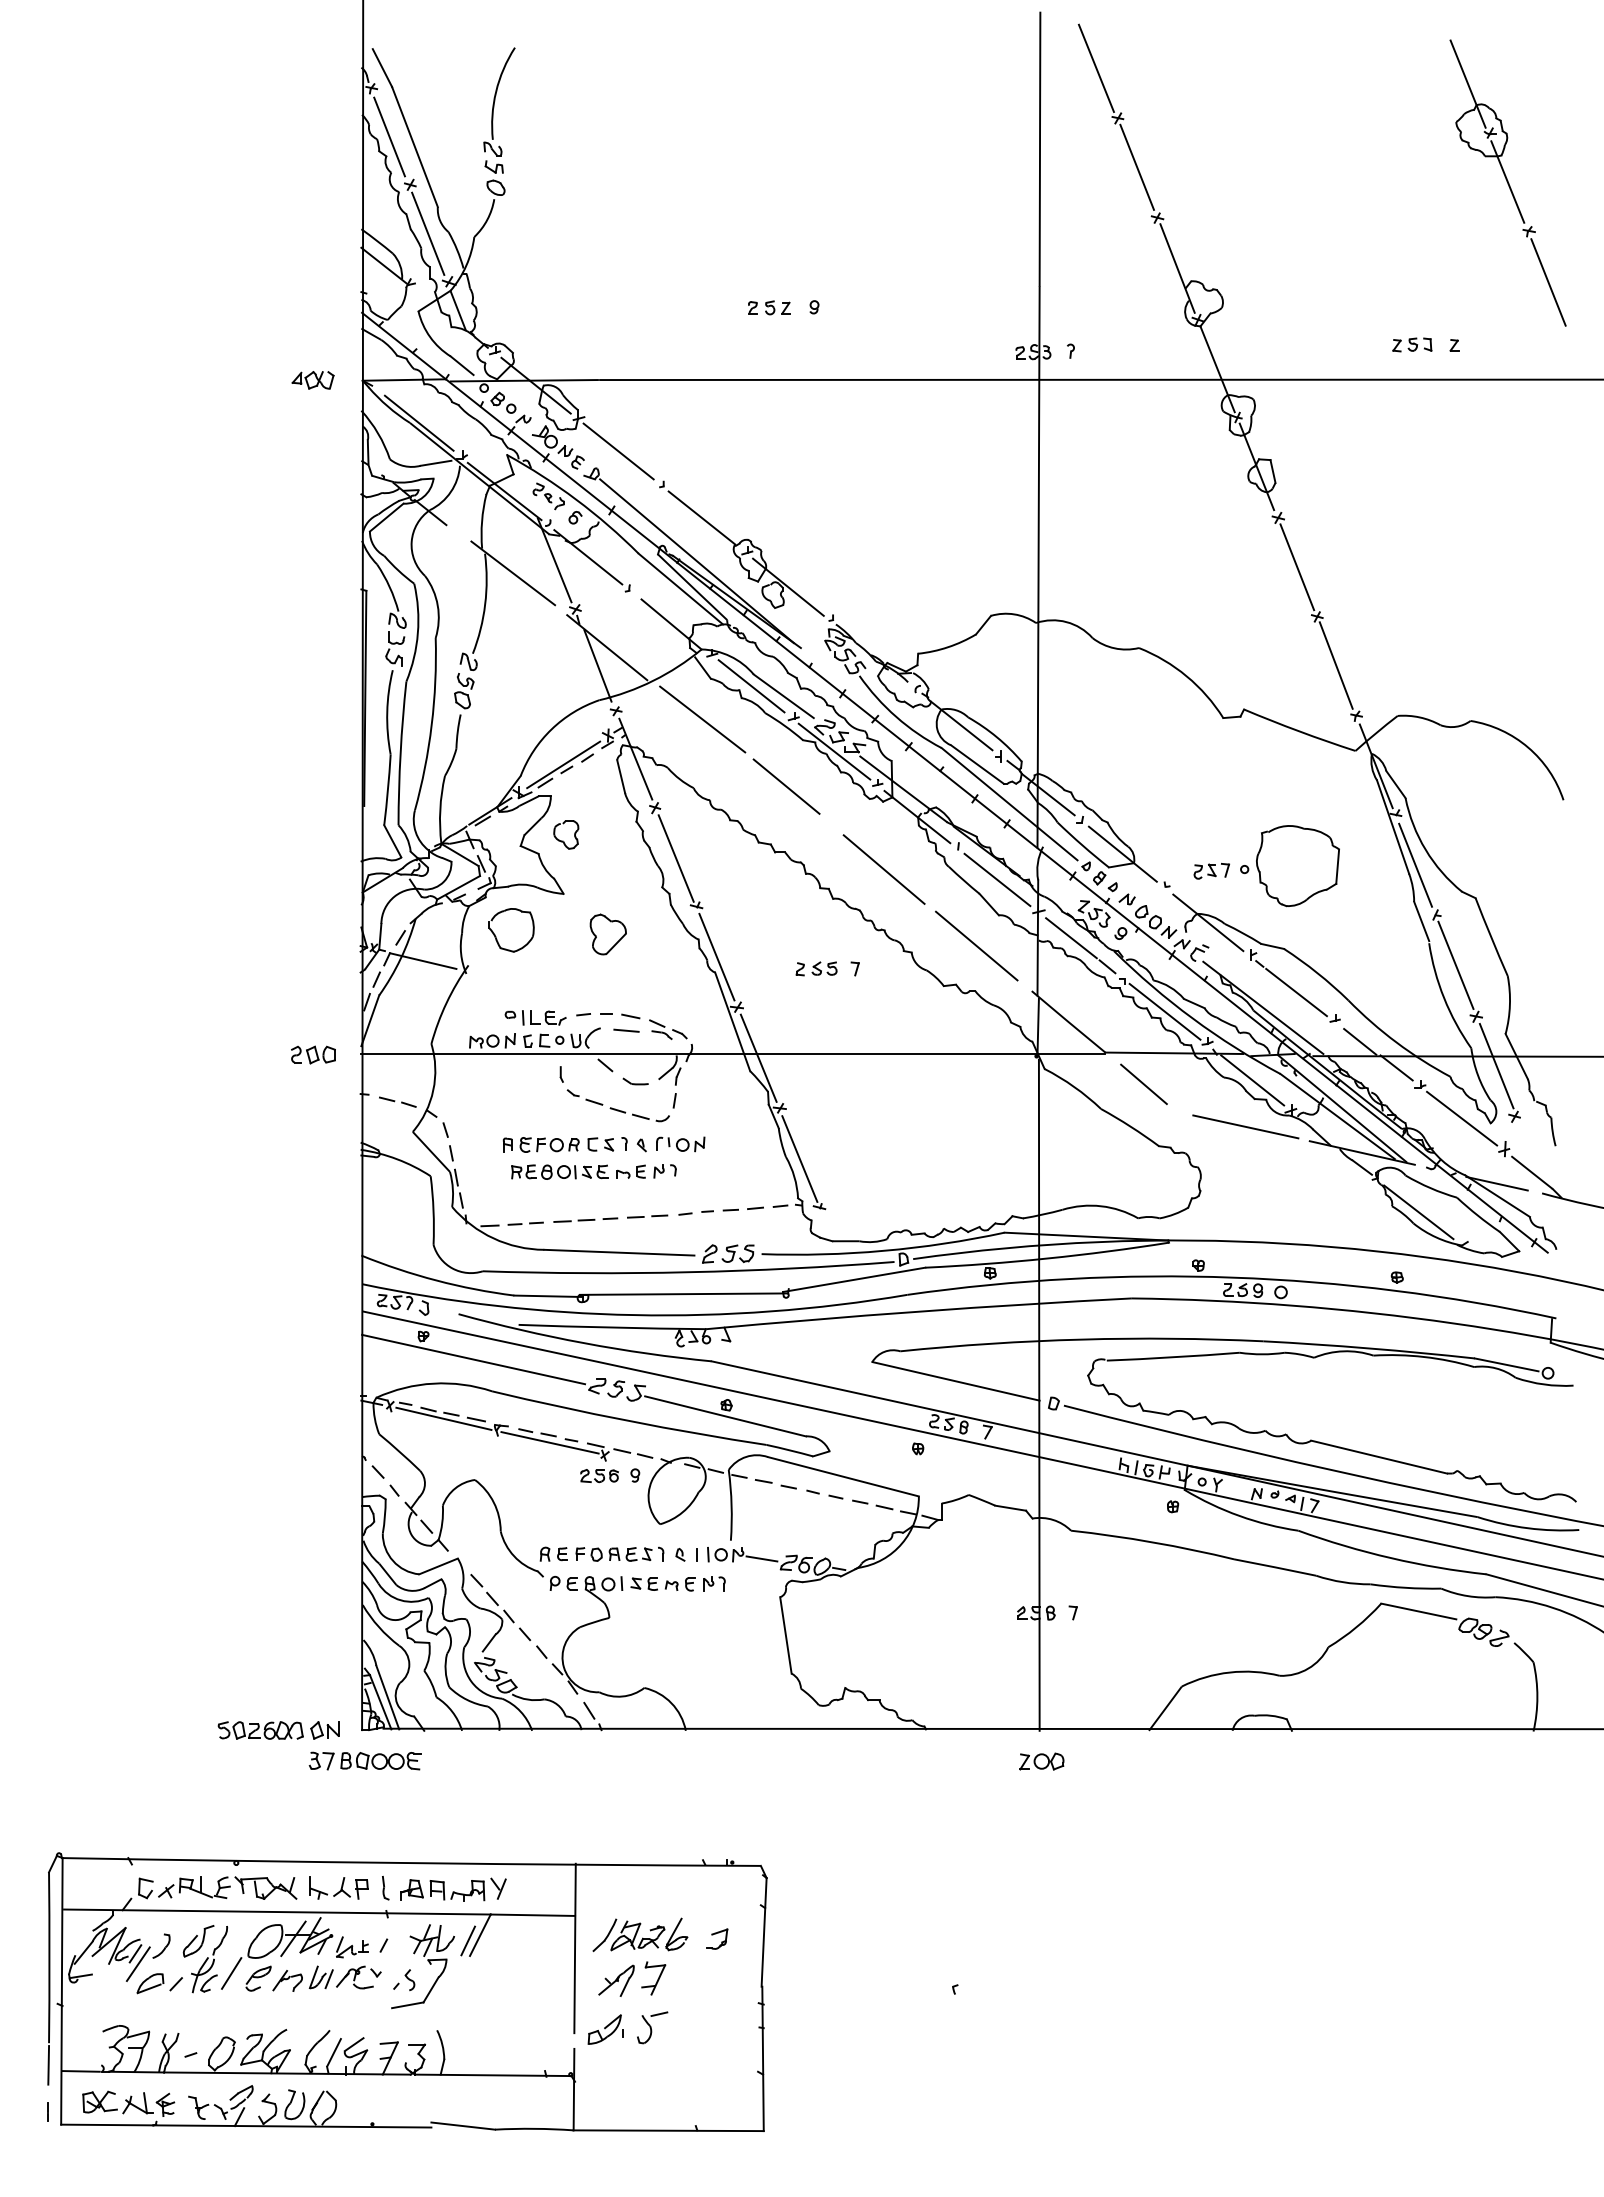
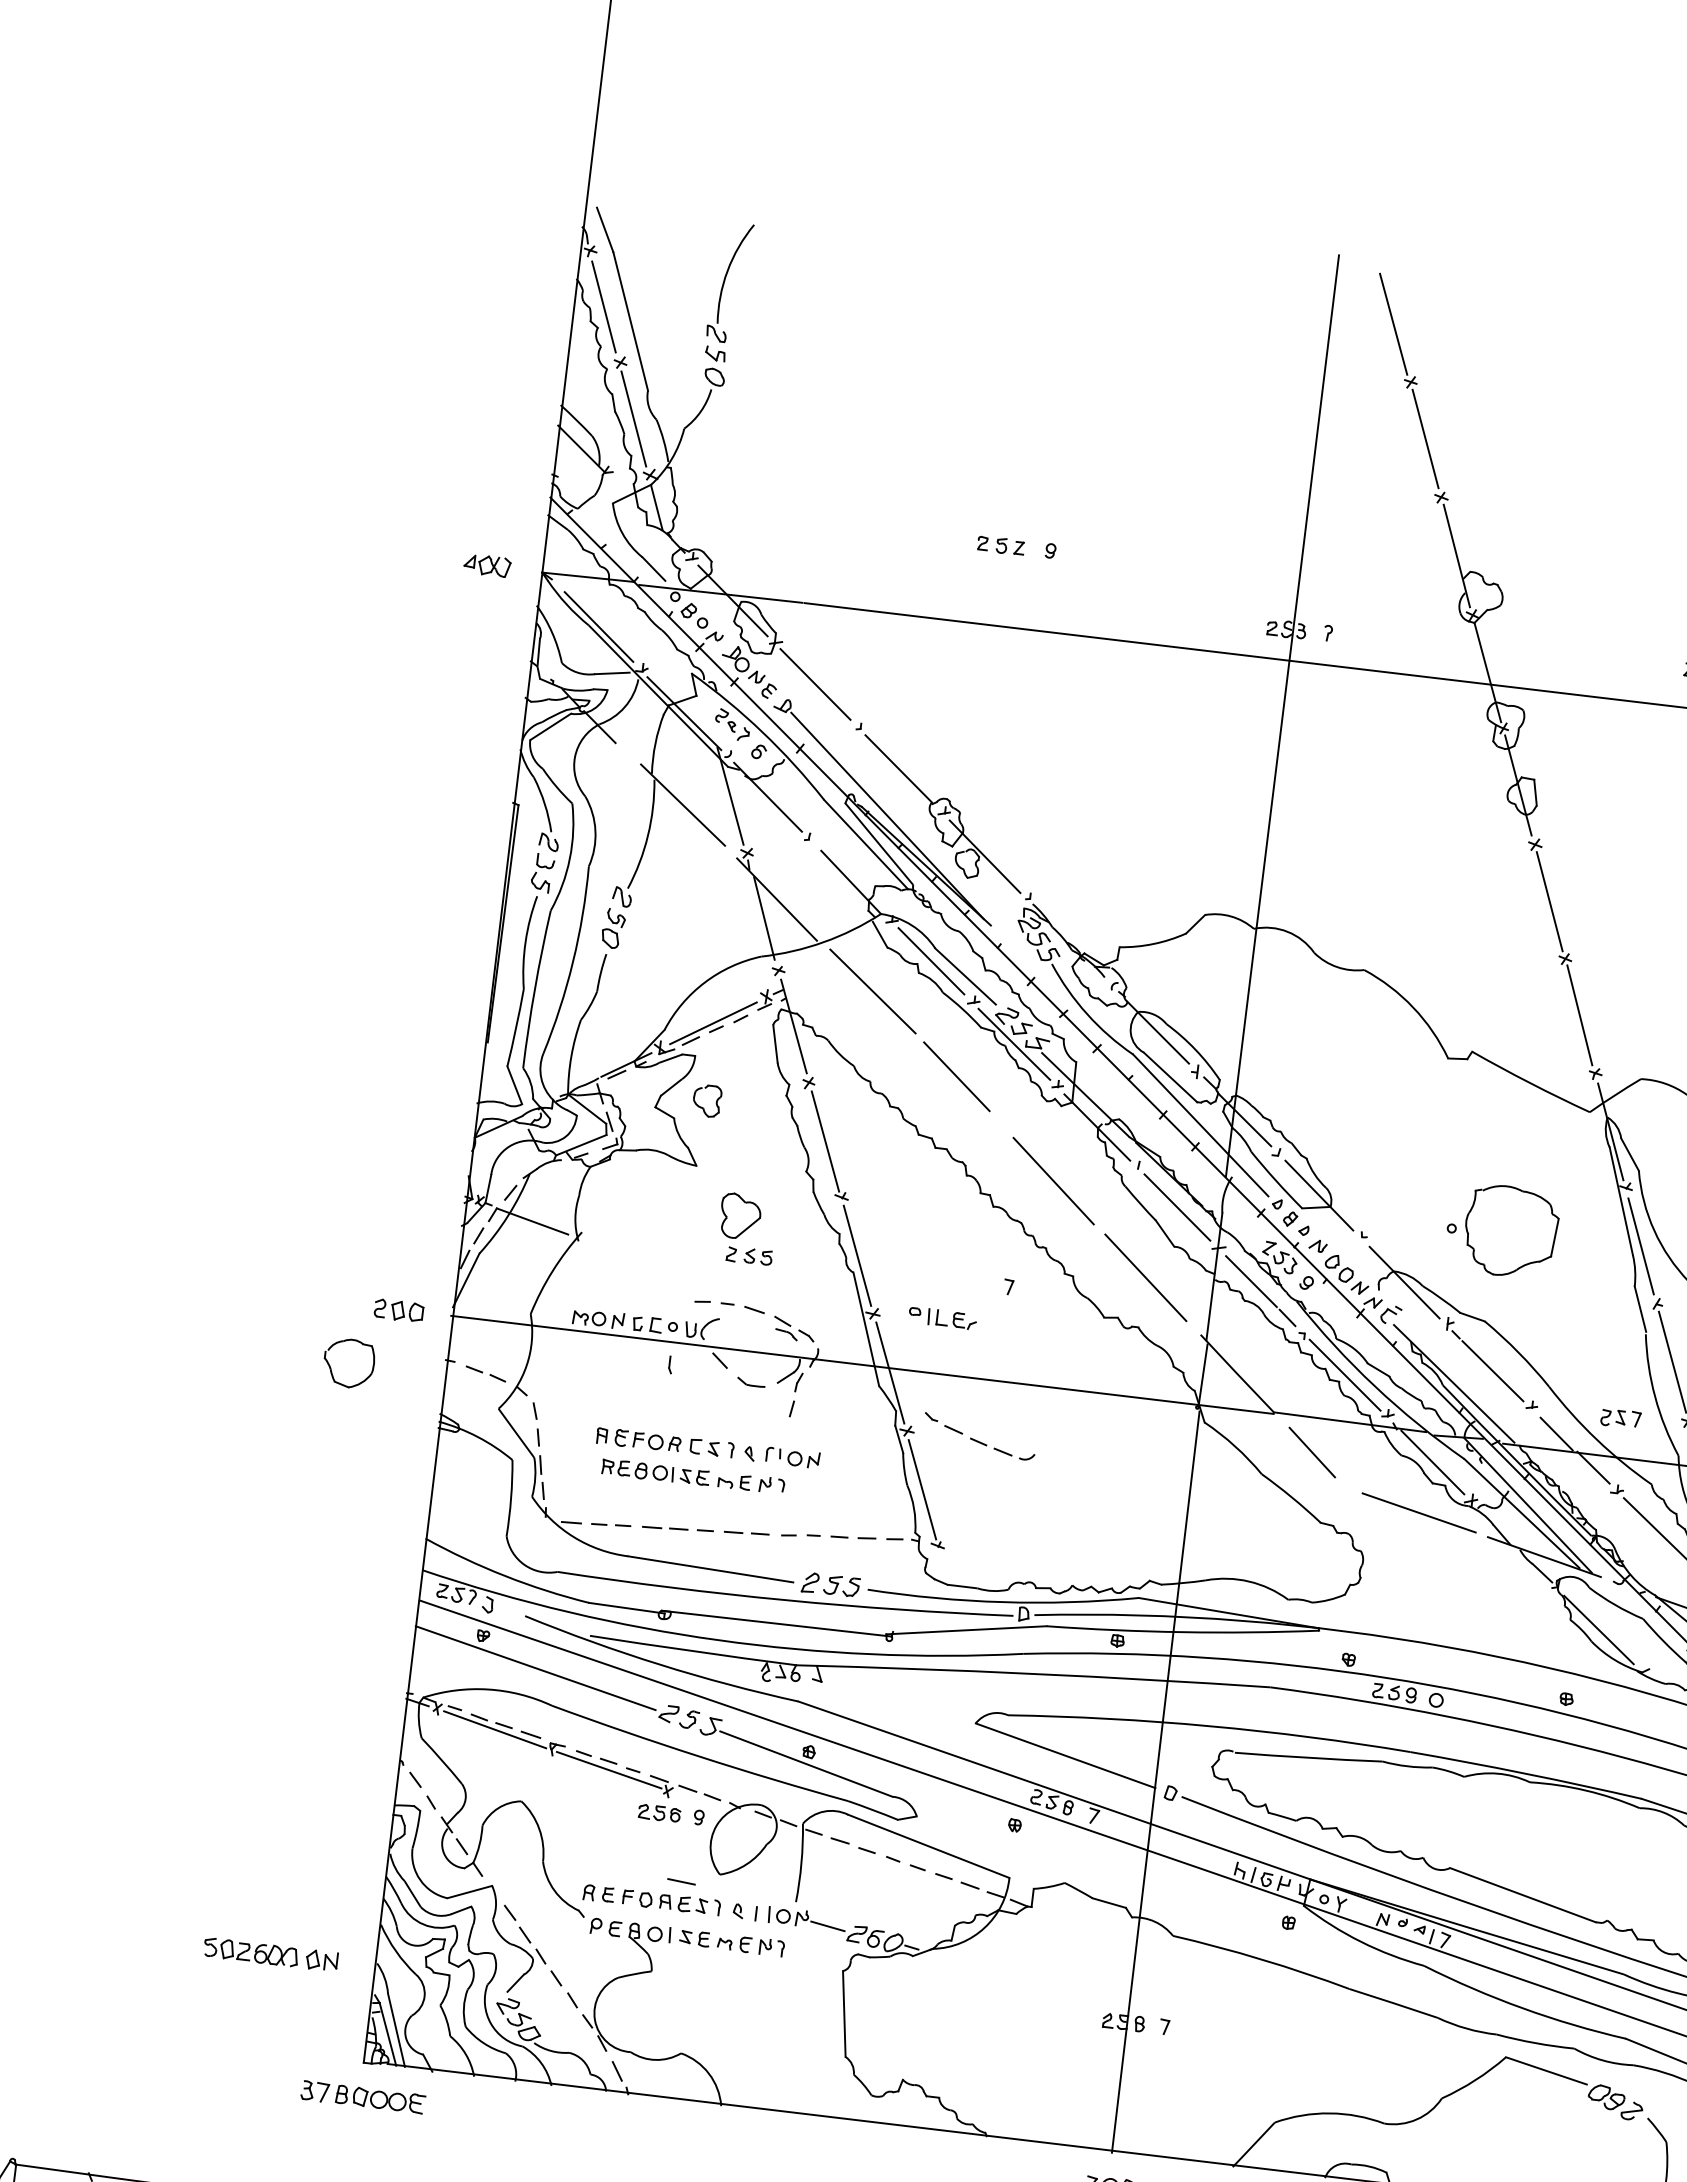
part: (1211, 871) -> (1620, 1418), moved
part: (511, 930) -> (349, 1363), moved
part: (816, 968) -> (749, 1255), moved
part: (535, 1017) -> (942, 1317), moved
line: (626, 1030) -> (681, 1881), moved
part: (617, 1105) -> (978, 1436), moved
part: (278, 1730) -> (270, 1954), moved

